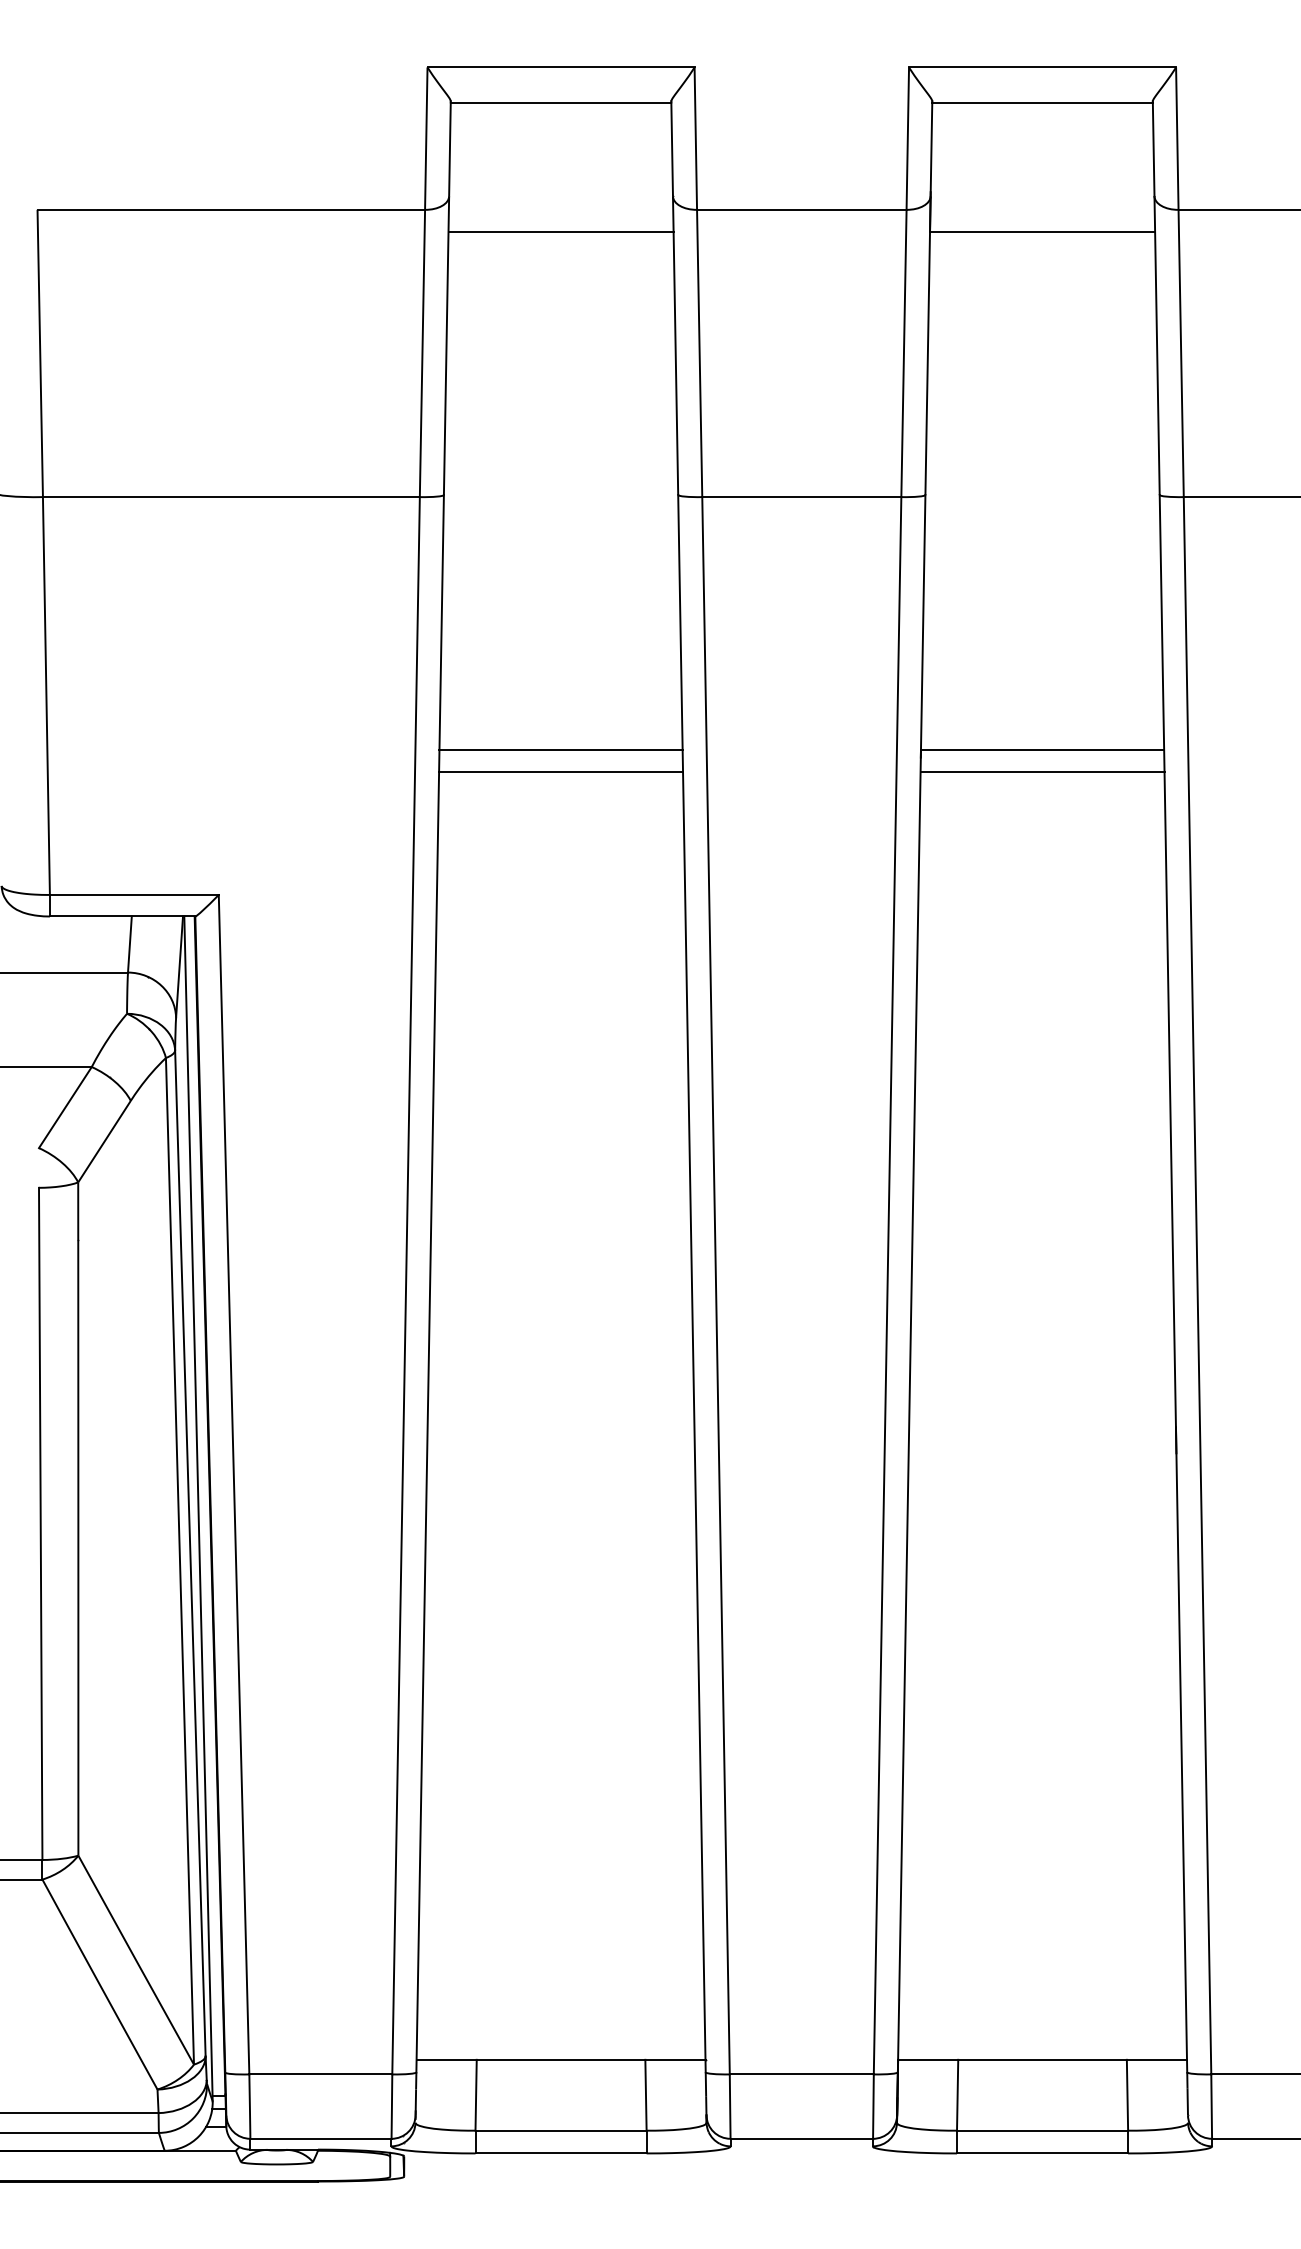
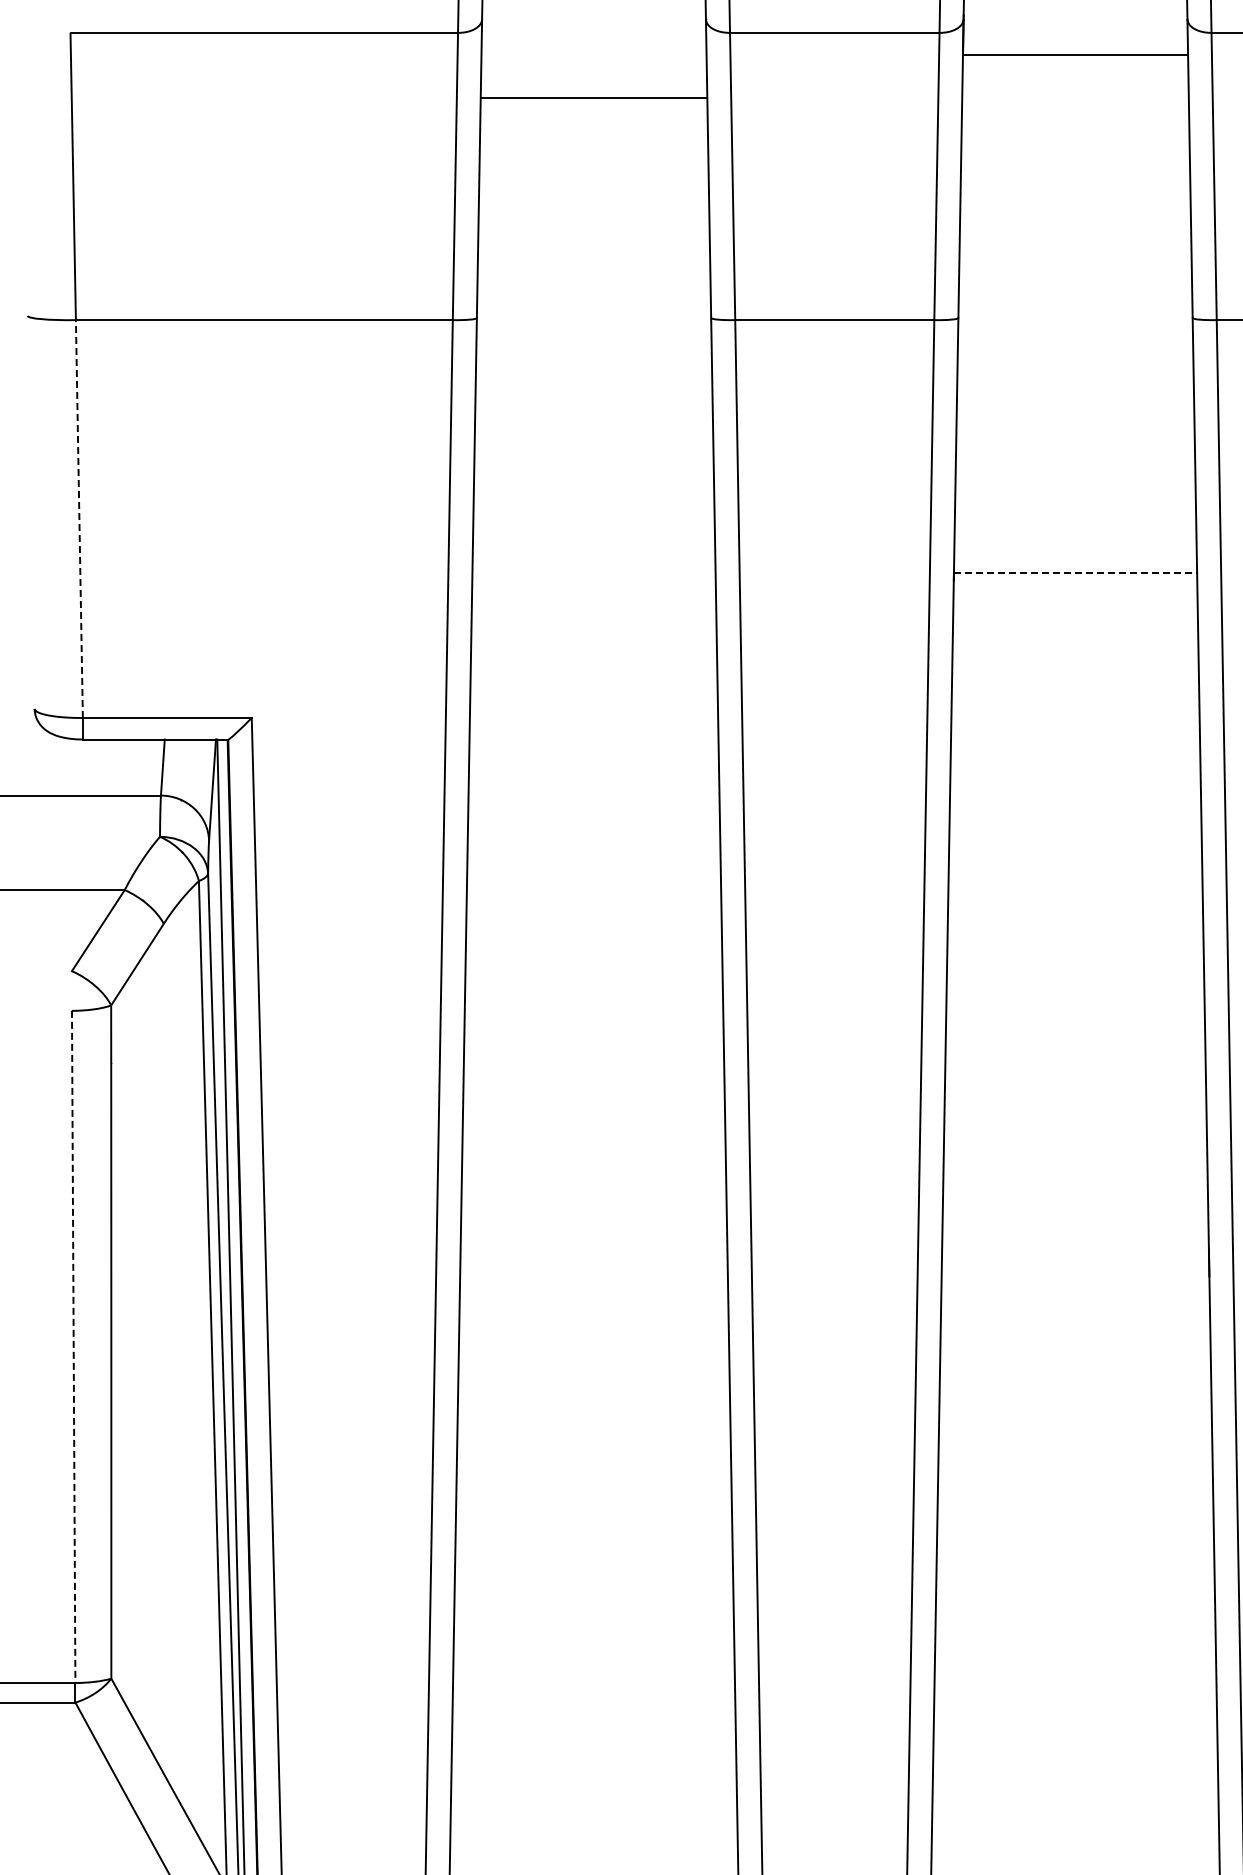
line: (560, 231) -> (593, 97), moved
line: (46, 696) -> (79, 519), solid -> dashed
line: (560, 750) -> (593, 573), removed
line: (1042, 750) -> (1075, 573), solid -> dashed
line: (561, 771) -> (594, 594), removed
line: (1042, 771) -> (1075, 594), removed
line: (40, 1524) -> (73, 1347), solid -> dashed

